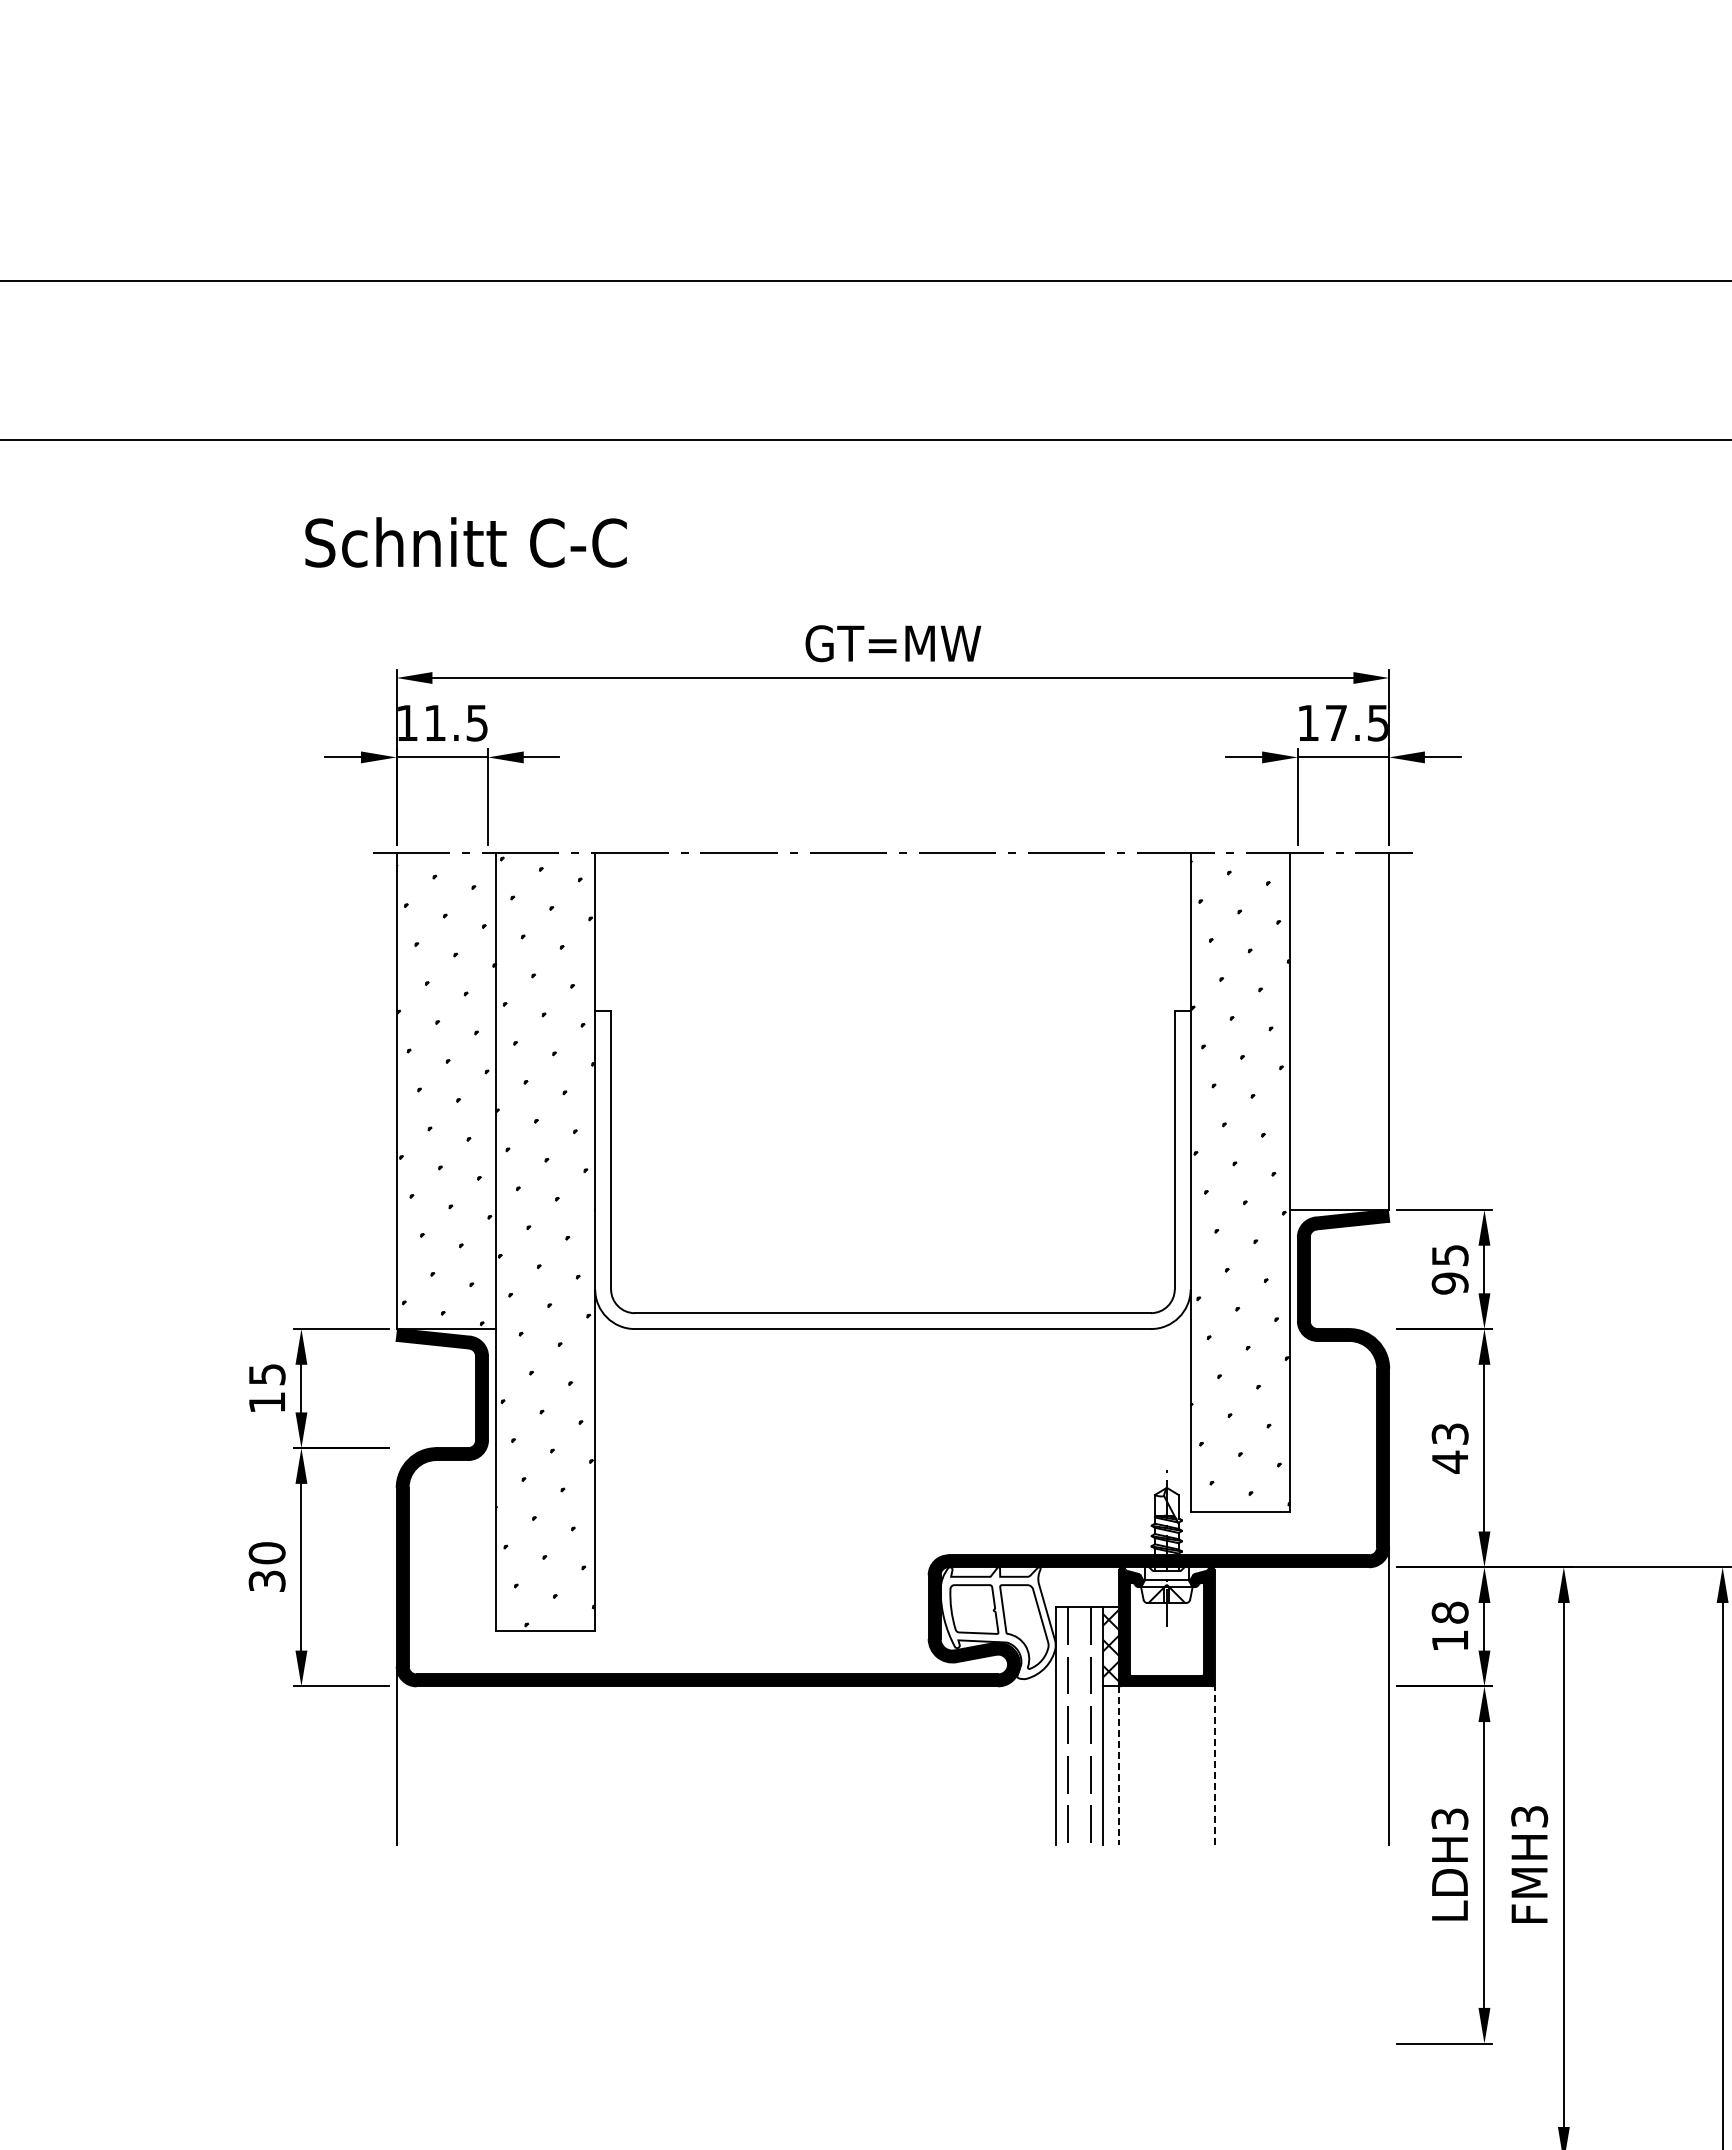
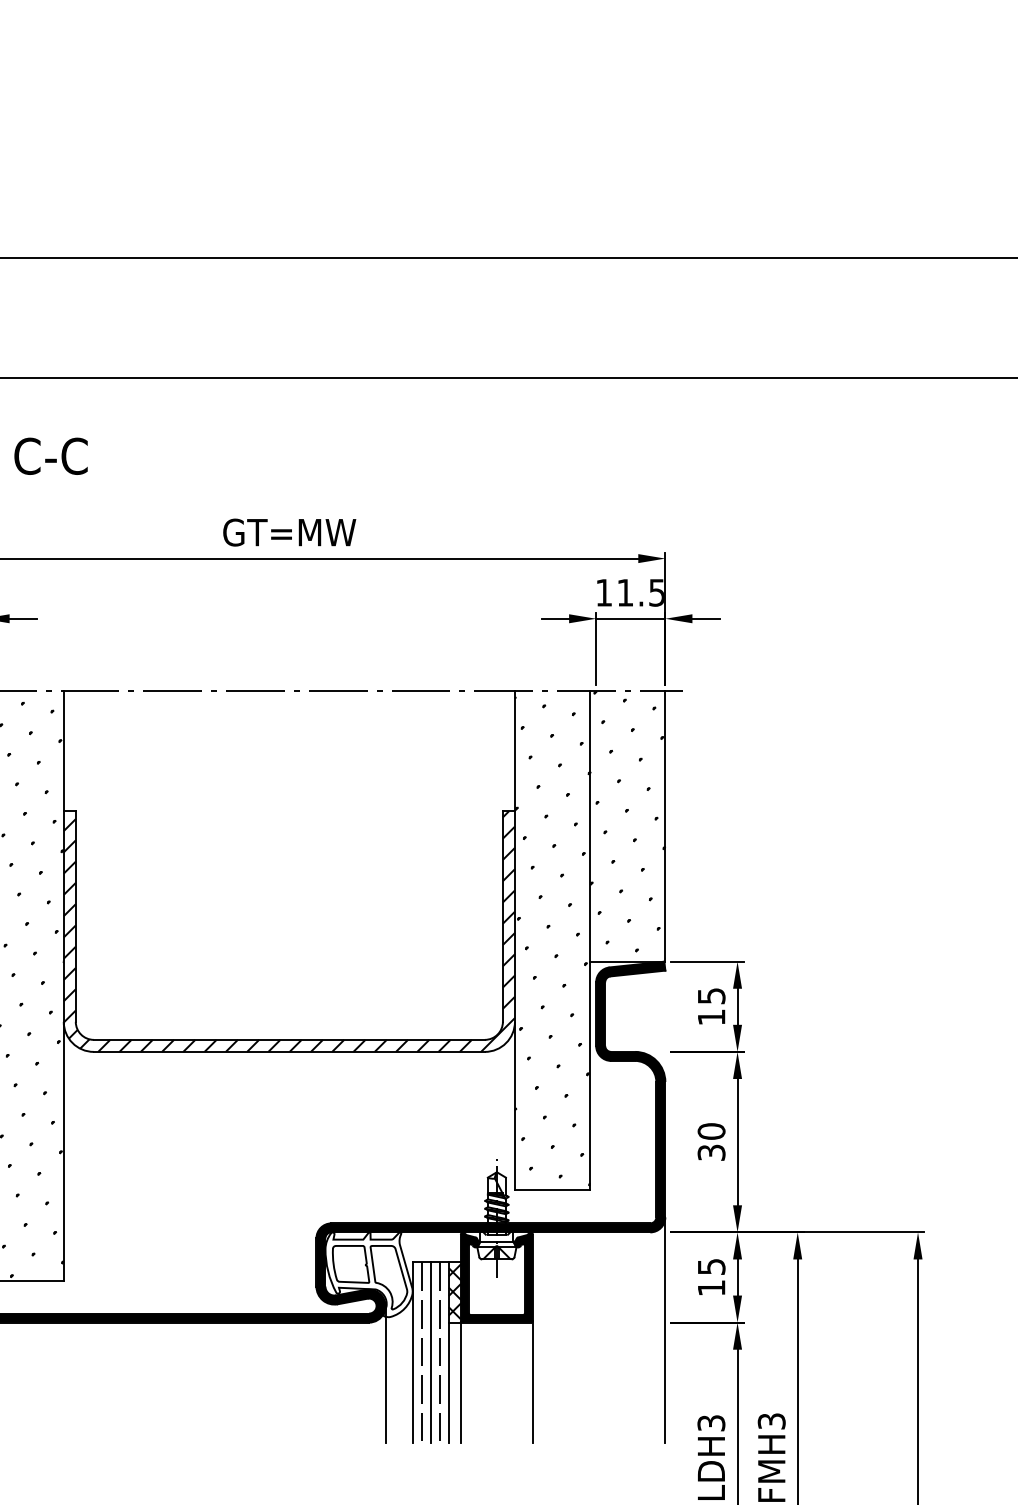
text: (1336, 722) -> (625, 592), 17.5 -> 11.5
hatch: (1339, 1029) -> (627, 824), added
hatch: (892, 1170) -> (289, 931), added
text: (1449, 1283) -> (711, 1017), 95 -> 15
text: (1449, 1448) -> (711, 1142), 43 -> 30
text: (1449, 1612) -> (711, 1266), 18 -> 15
line: (1079, 1725) -> (430, 1352), added
line: (1019, 1754) -> (385, 1374), added
line: (1214, 1764) -> (533, 1381), dashed -> solid
line: (1119, 1766) -> (461, 1383), dashed -> solid

